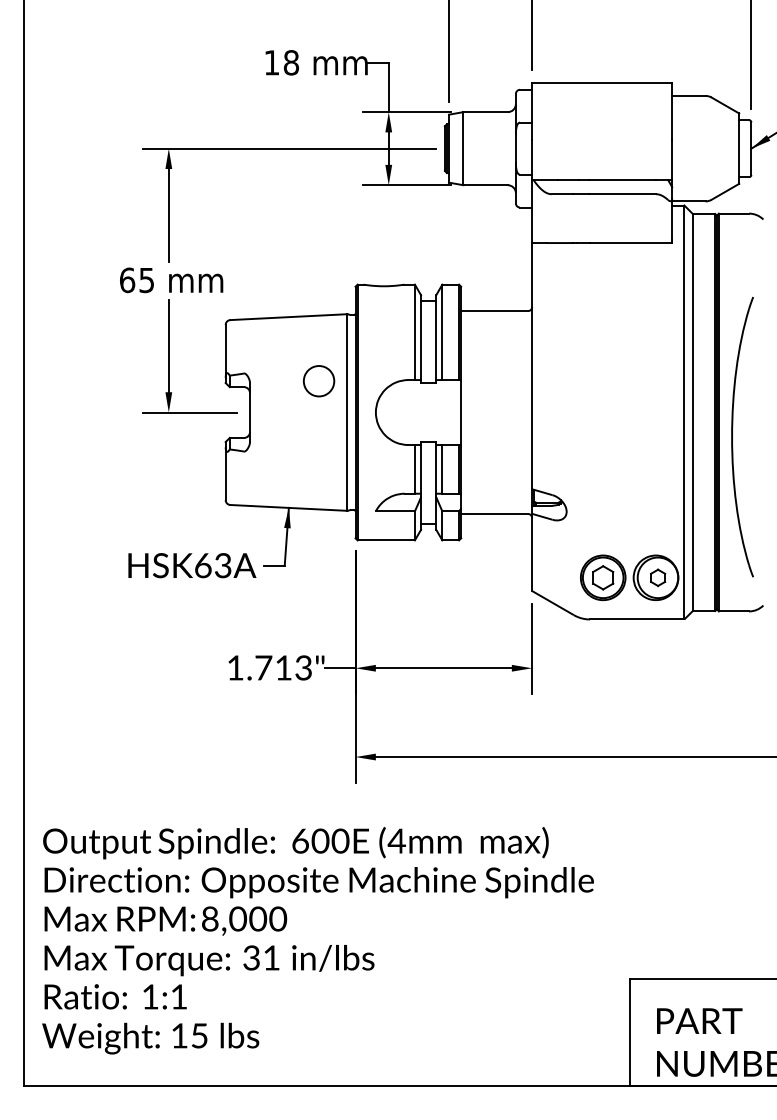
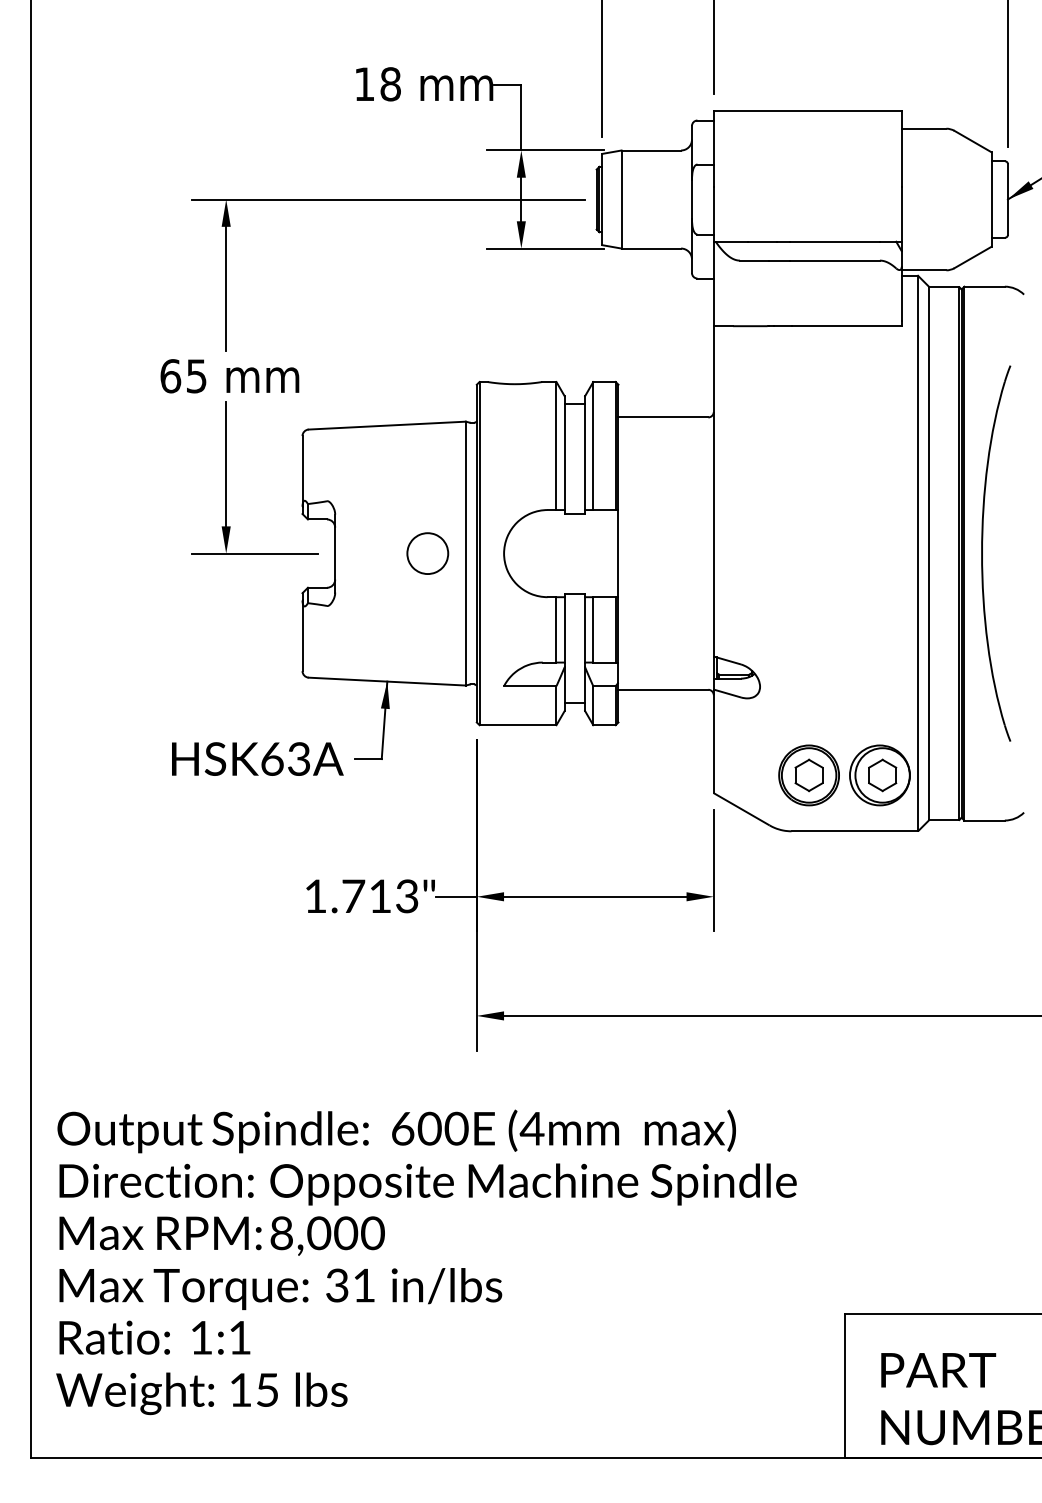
part: (318, 381) -> (427, 553), moved
part: (732, 437) -> (982, 553), moved
part: (657, 577) -> (882, 775), size x1.43

